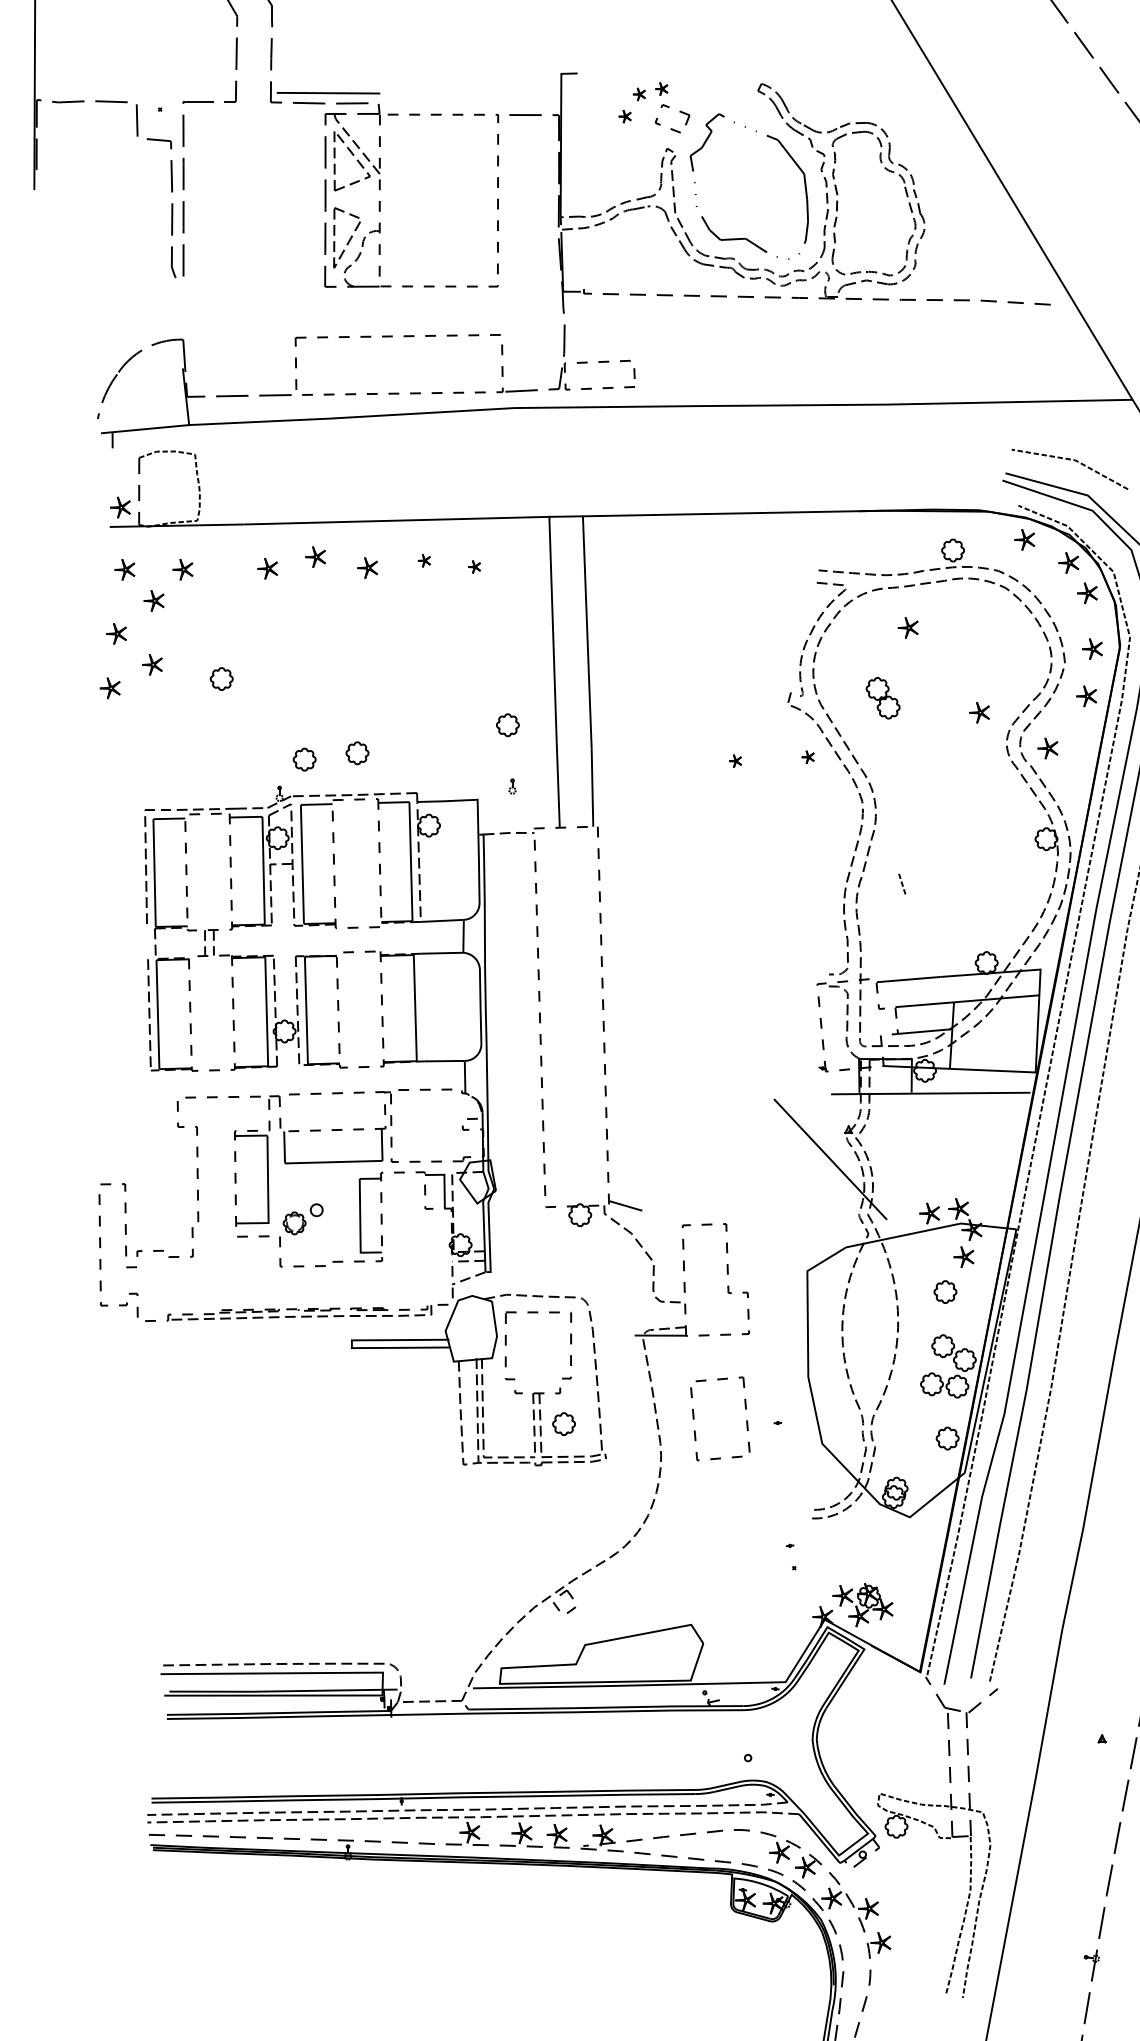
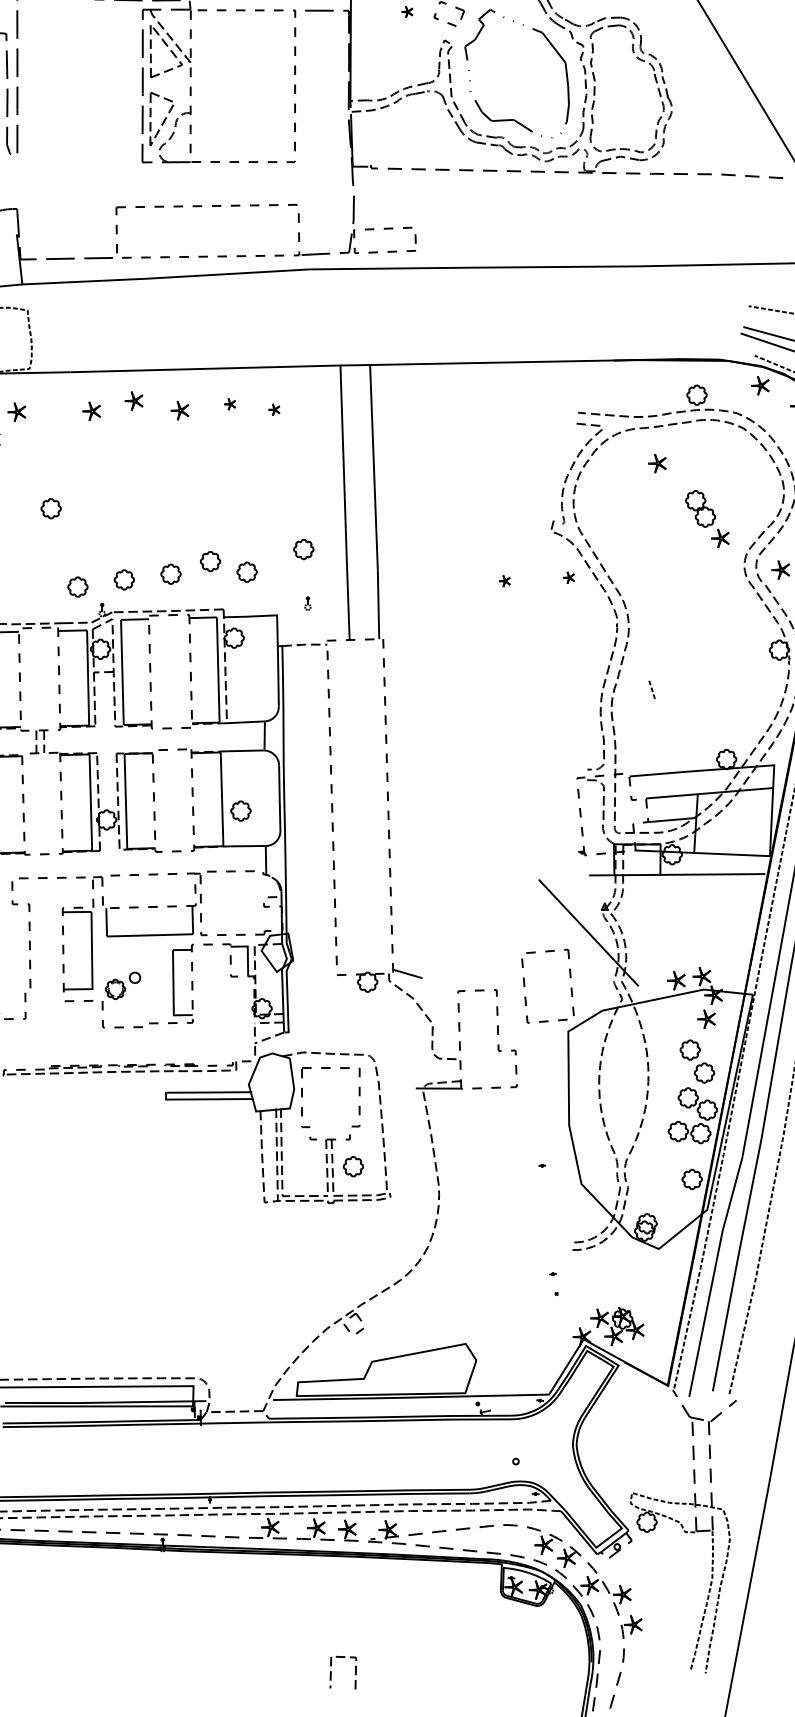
part: (882, 698) -> (700, 509), moved
part: (402, 738) -> (210, 561), added
part: (443, 750) -> (246, 571), added
part: (251, 767) -> (77, 586), added
part: (436, 1021) -> (240, 811), added
part: (961, 1317) -> (704, 1072), added
part: (694, 1418) -> (525, 986), moved
line: (539, 1997) -> (331, 1673), added

